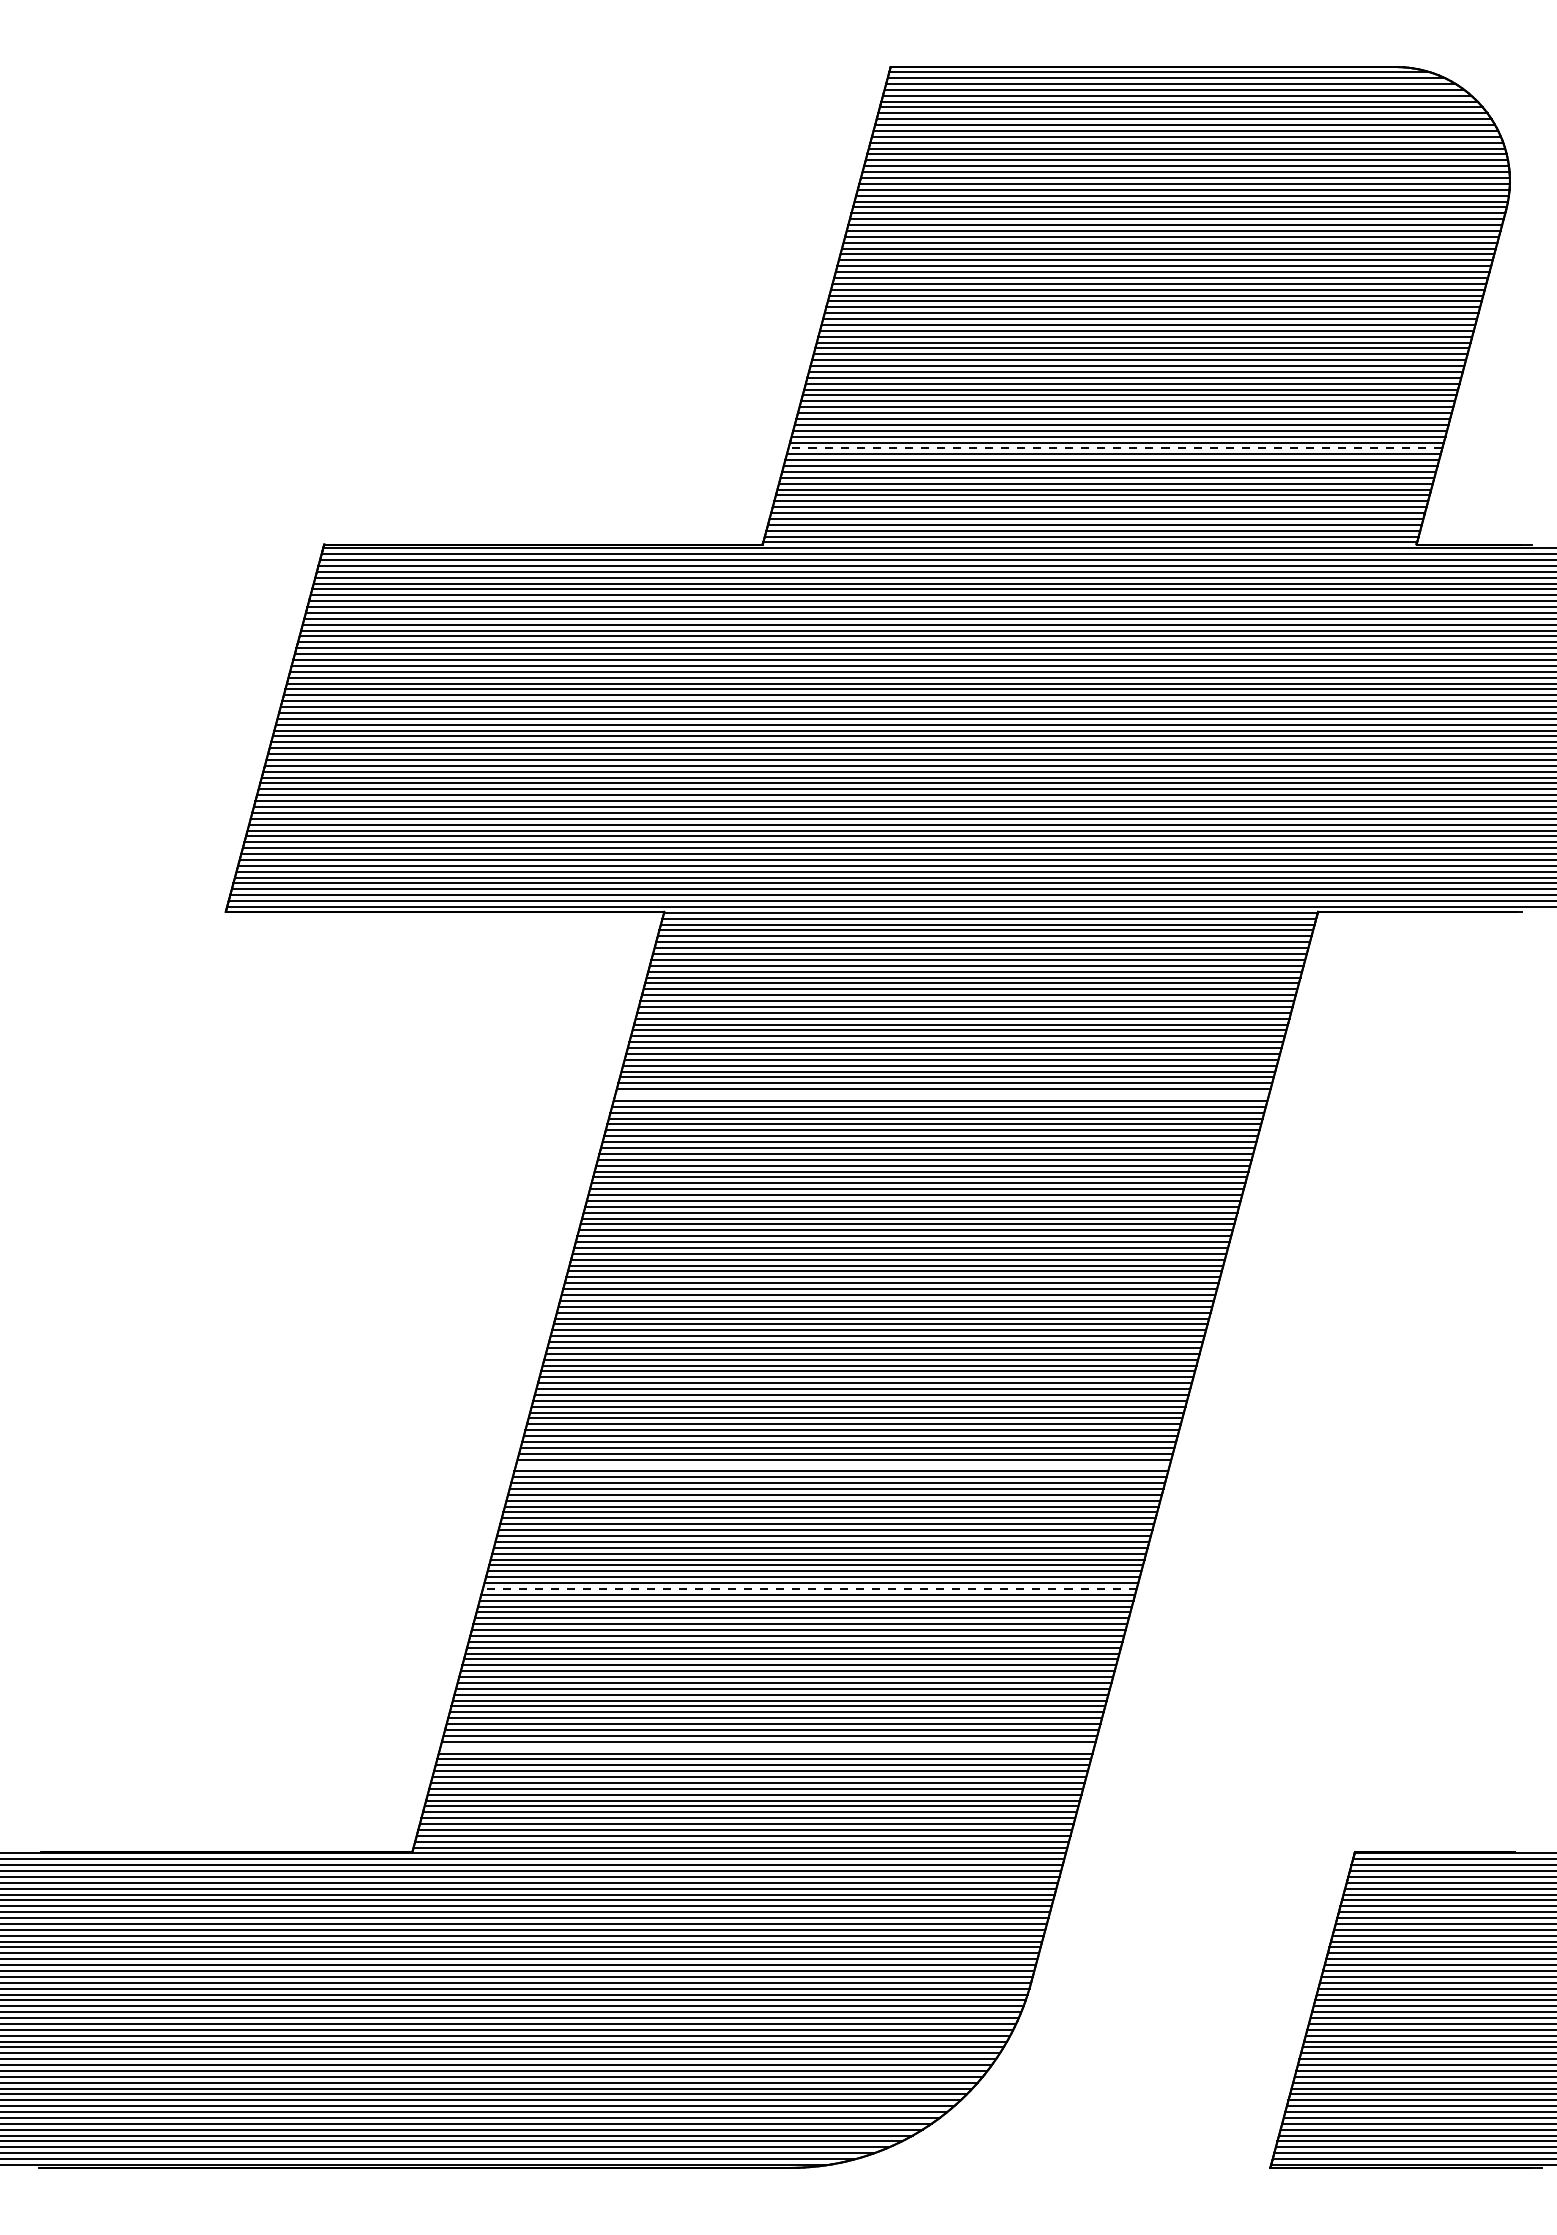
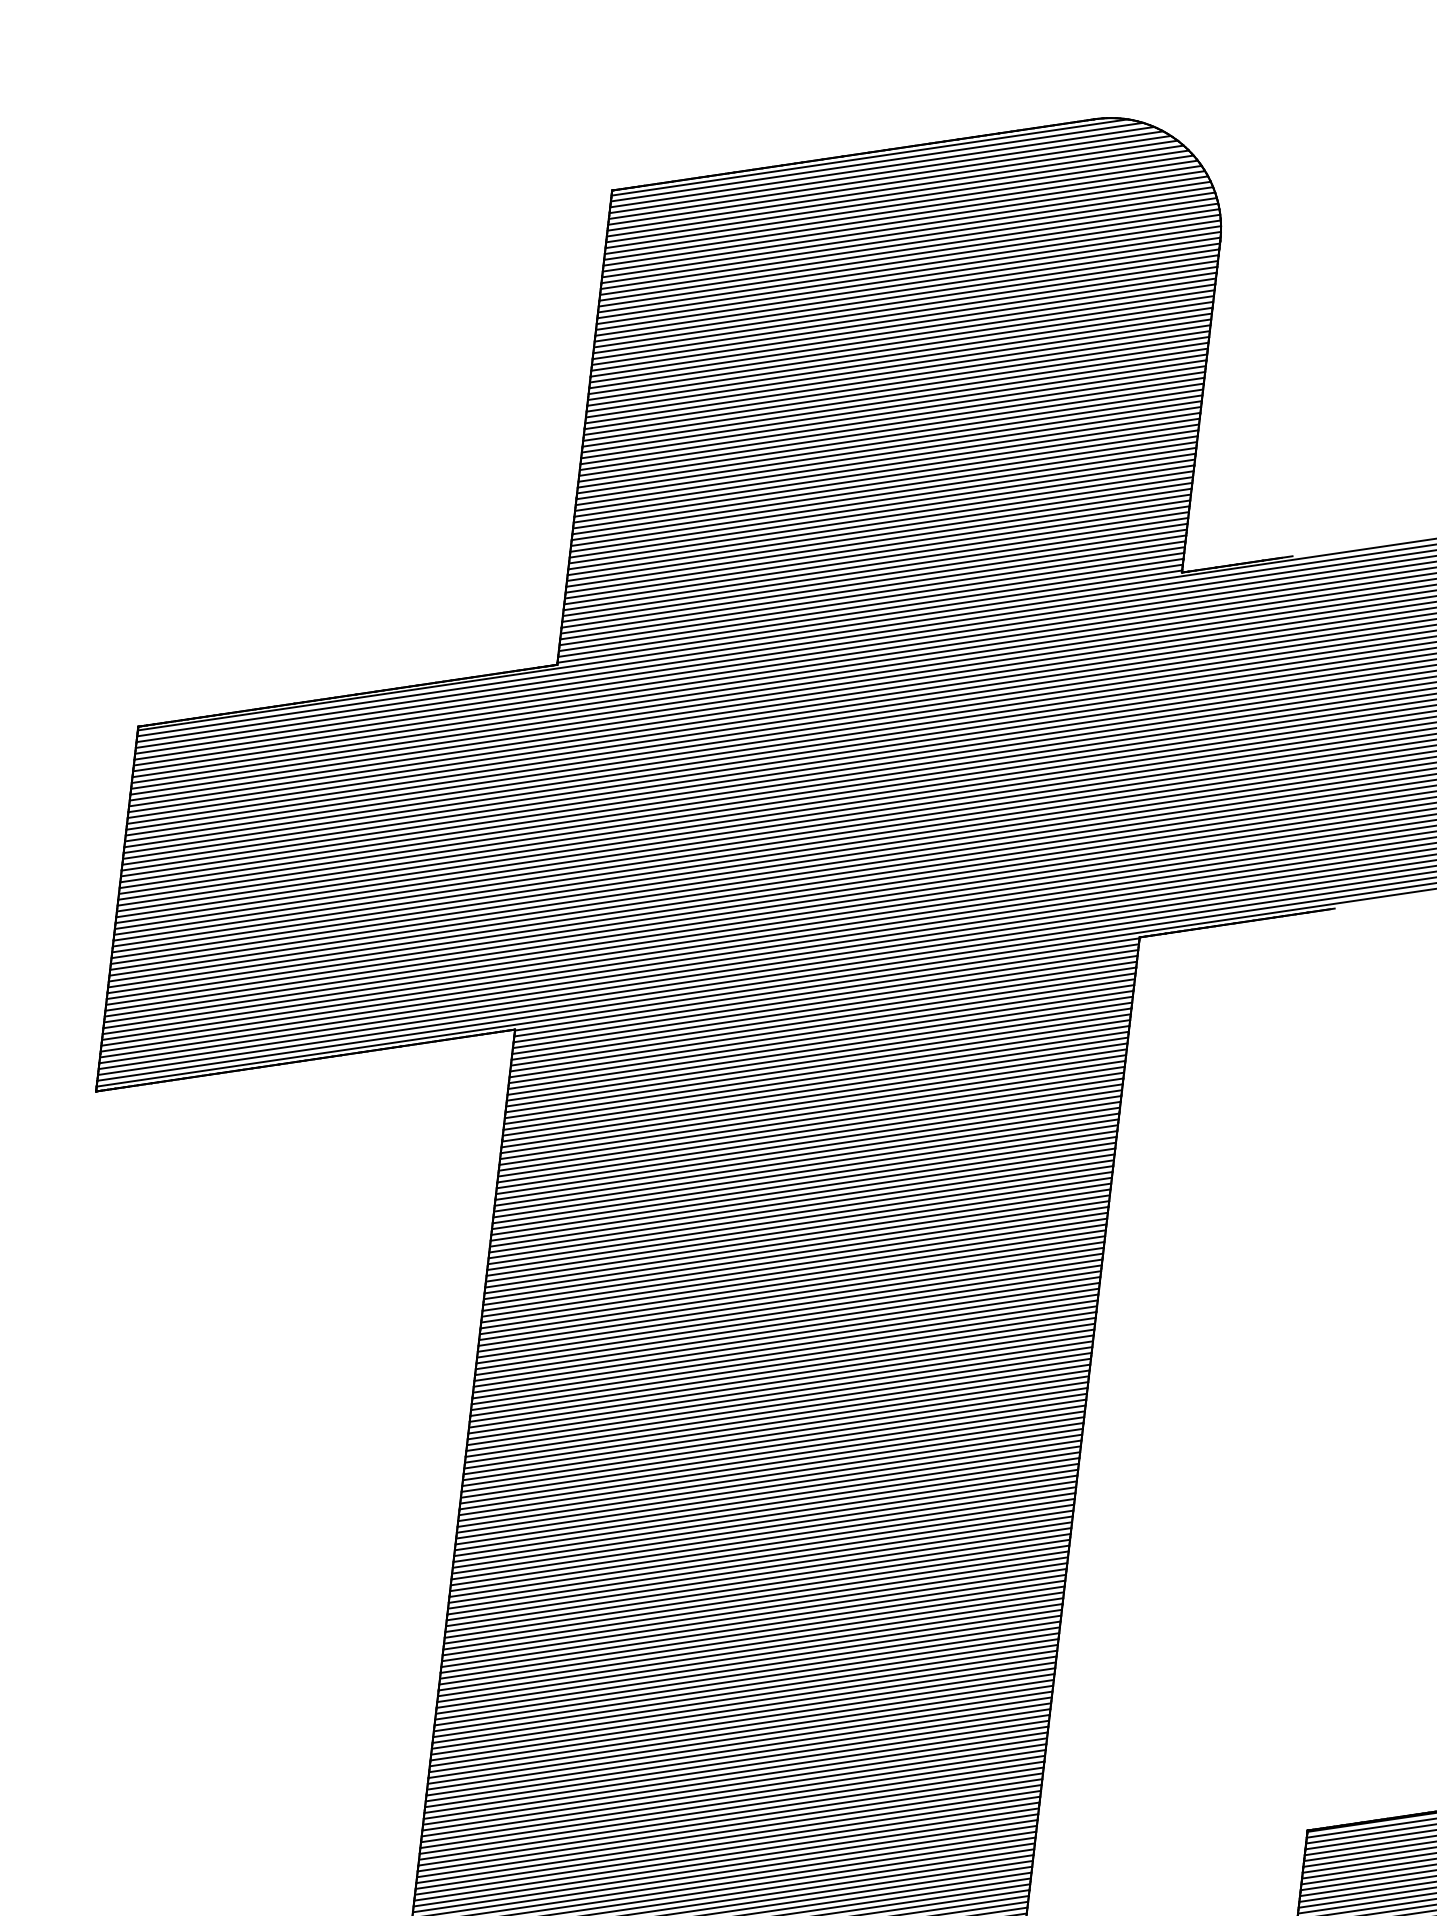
line: (1115, 448) -> (880, 523), dashed -> solid
line: (941, 1095) -> (805, 1165), added
line: (842, 1465) -> (763, 1533), added
line: (809, 1588) -> (749, 1655), dashed -> solid
line: (767, 1747) -> (731, 1813), added

